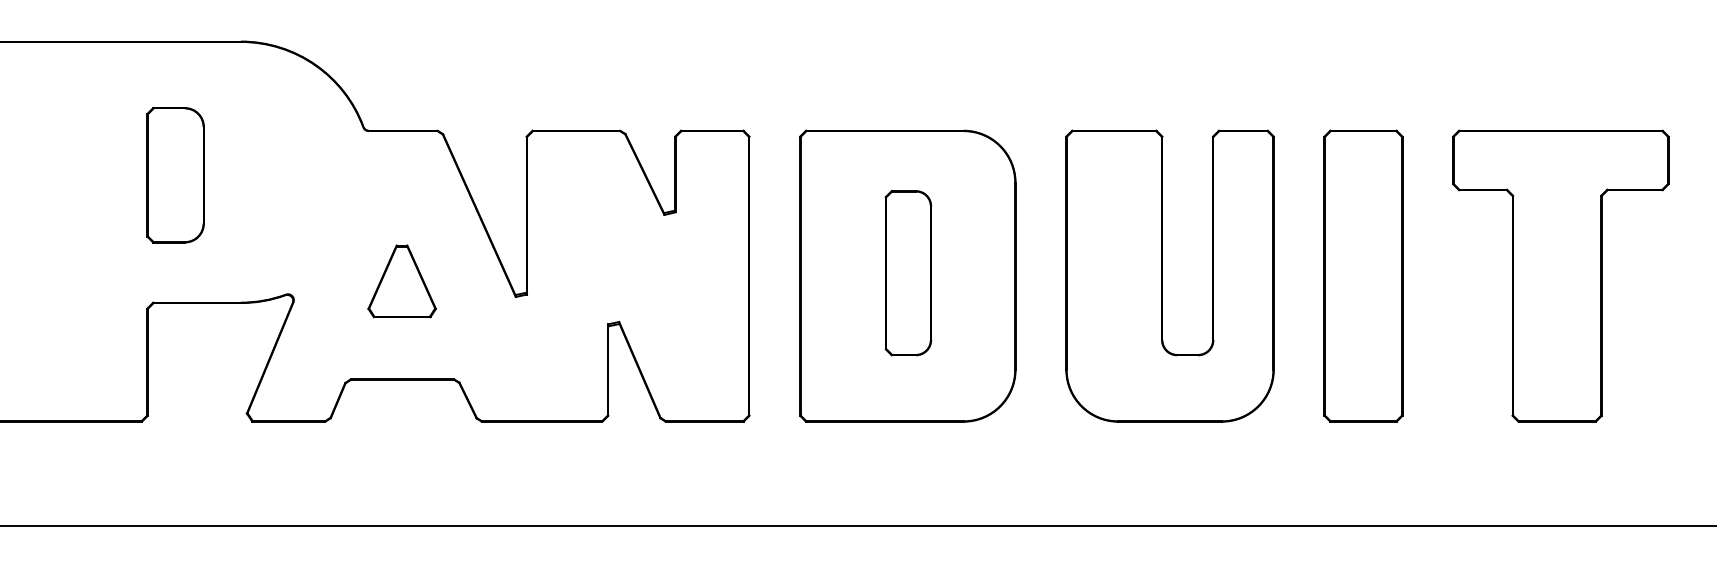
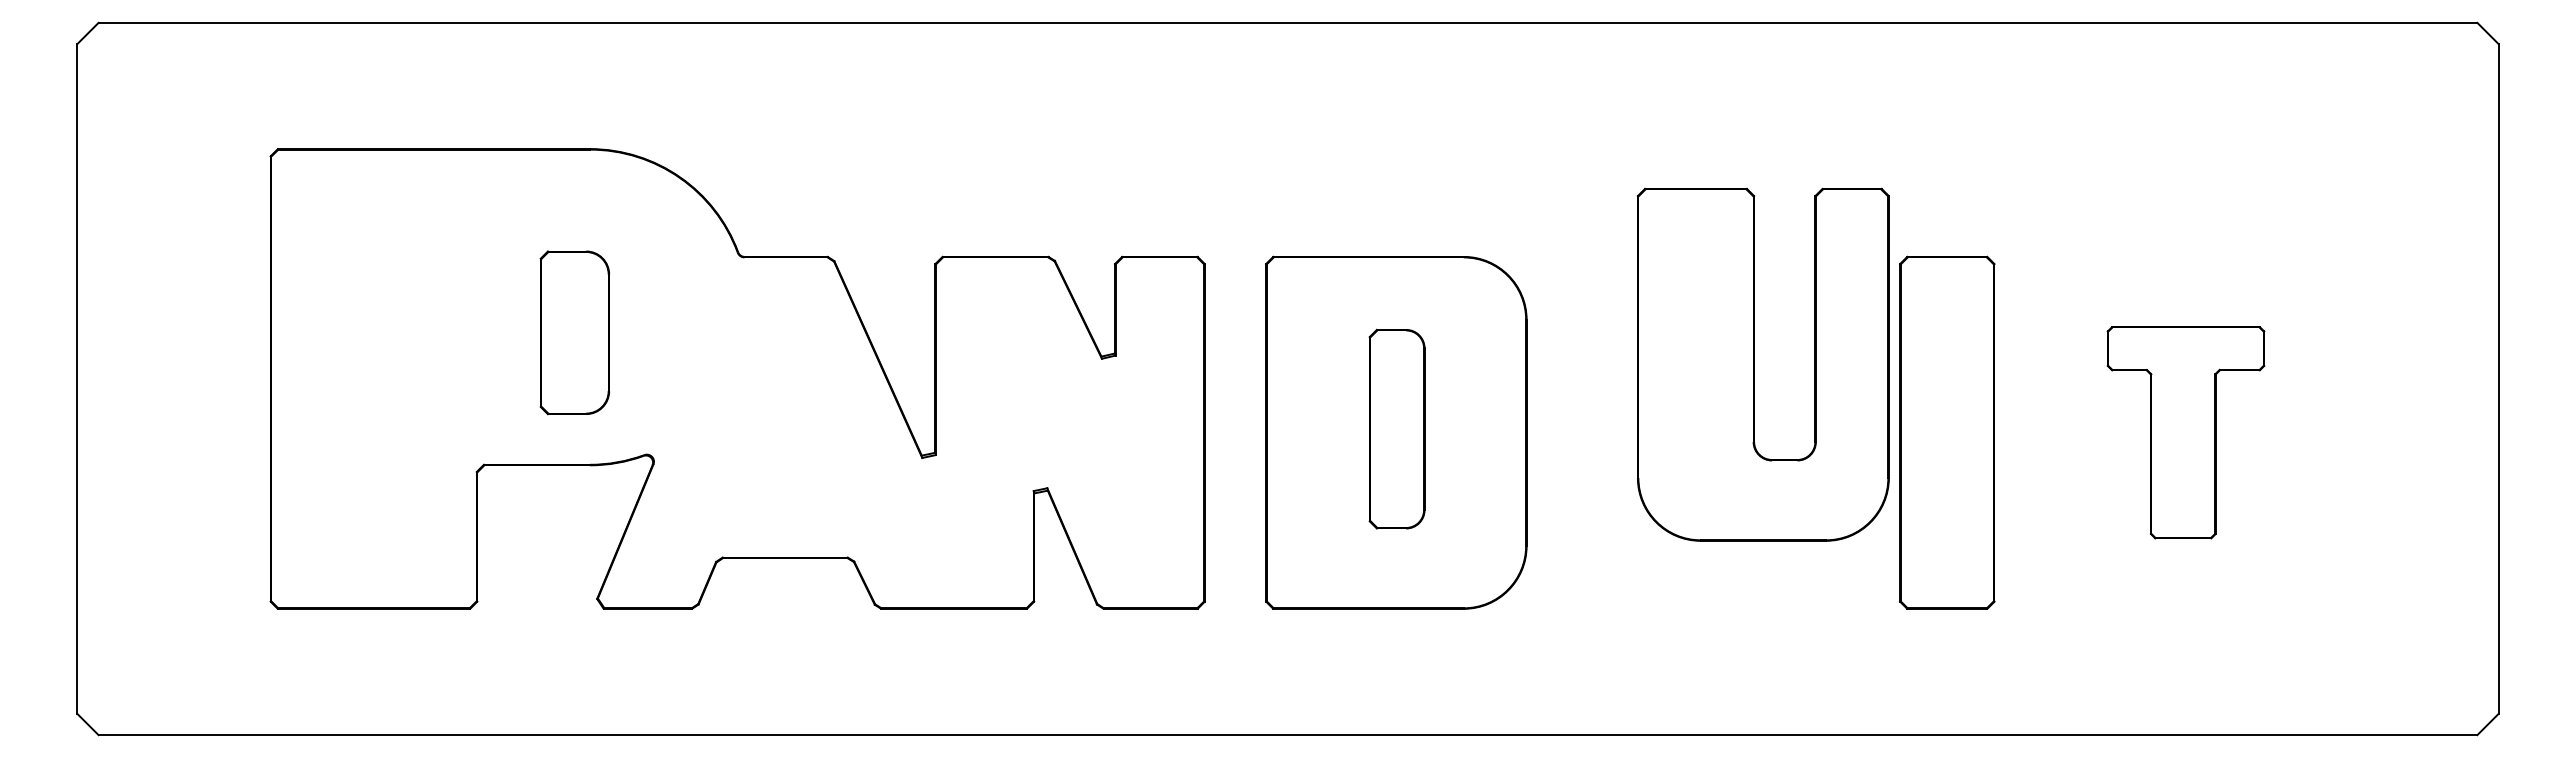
part: (175, 175) -> (574, 332), moved
part: (1162, 275) -> (1754, 364), moved
part: (1560, 275) -> (2185, 432), size x0.6
part: (401, 280) -> (784, 438), removed

